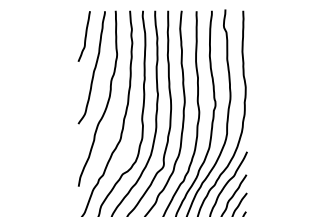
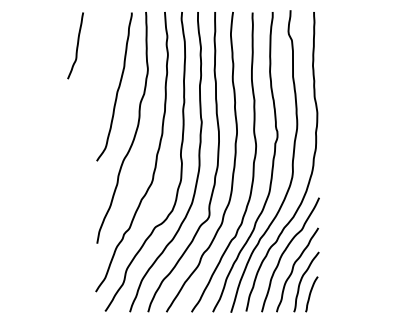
curve: (84, 36) -> (76, 45), moved

